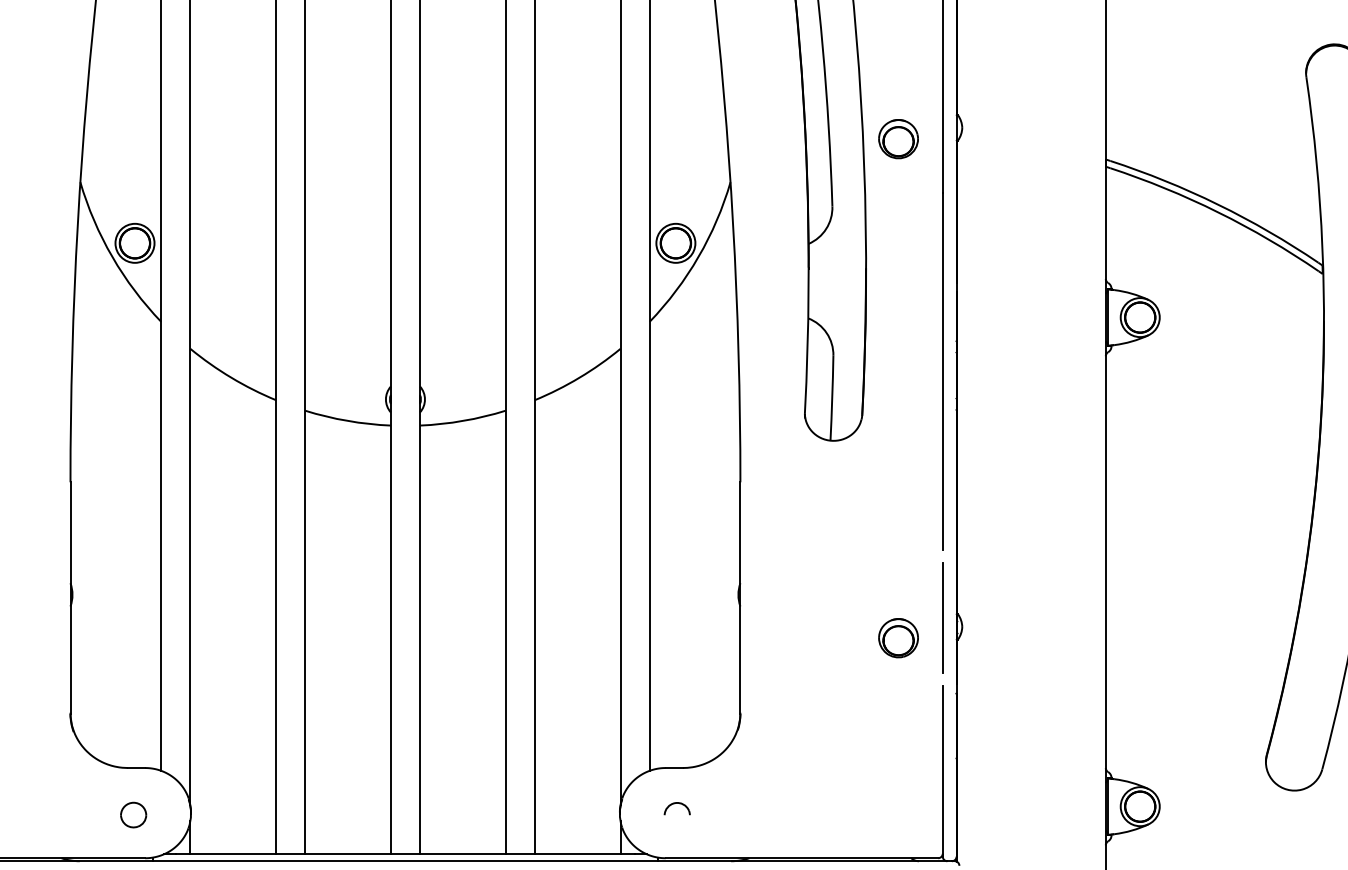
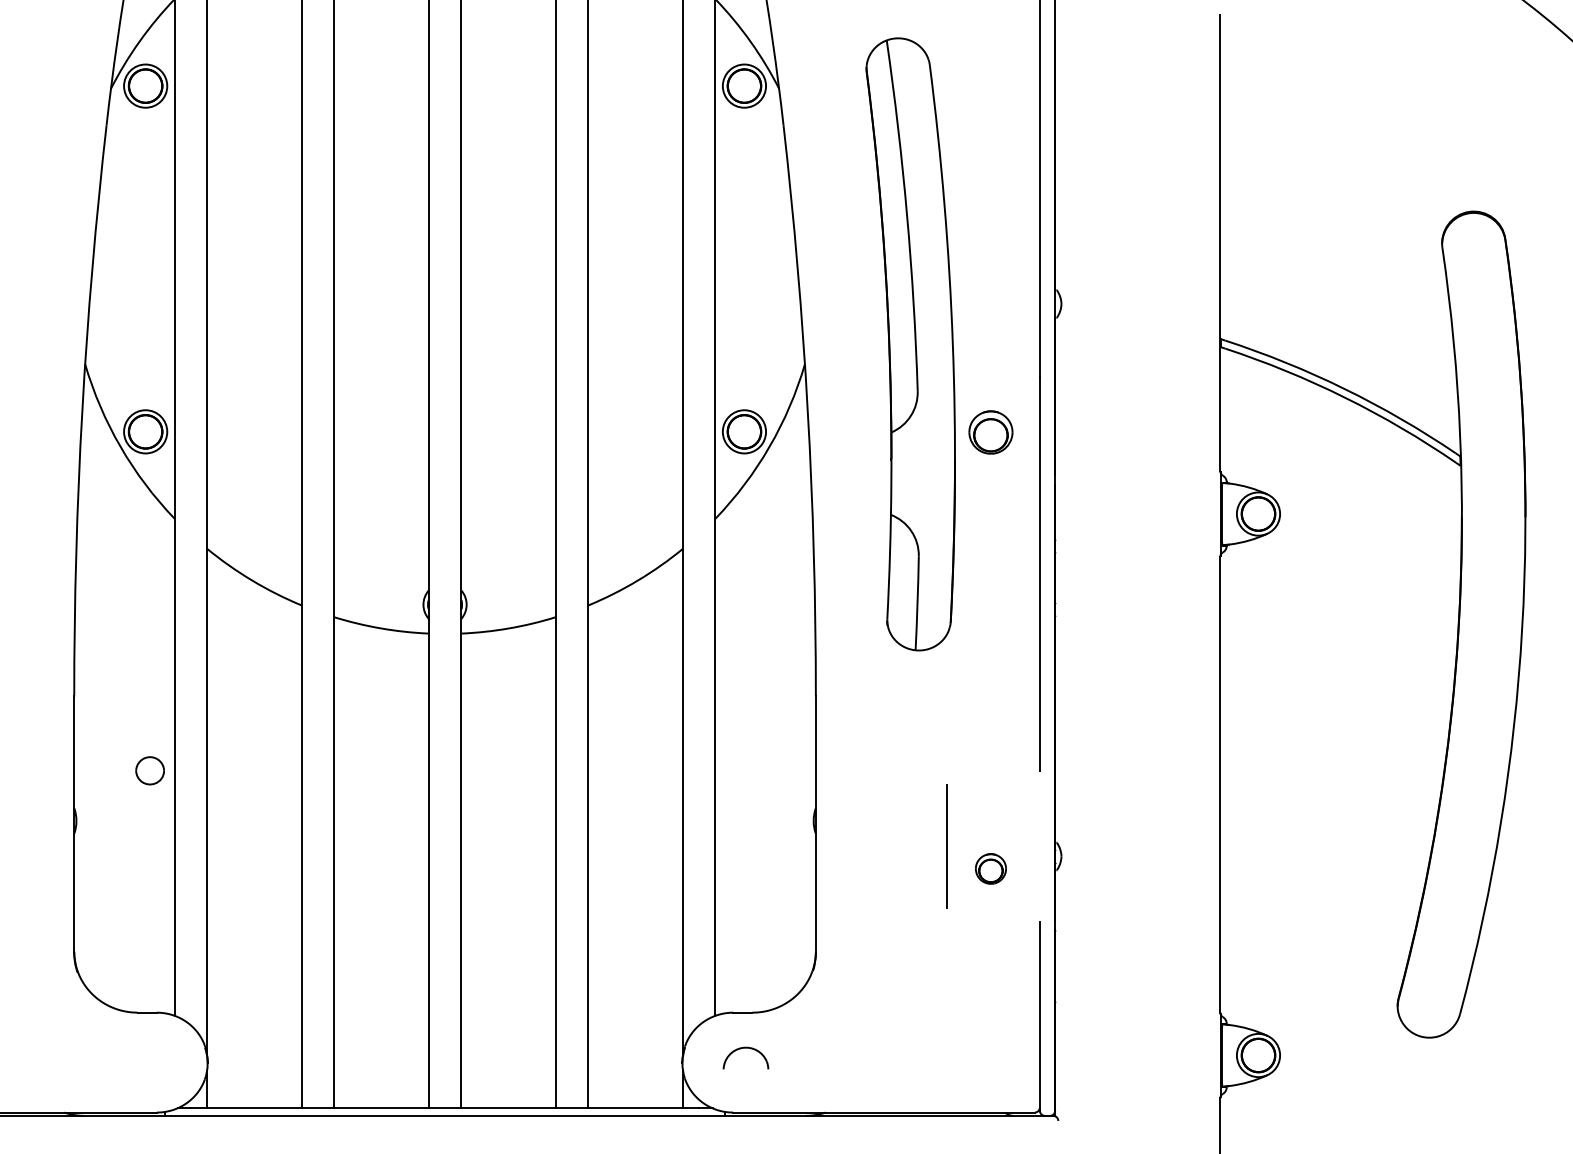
part: (898, 139) -> (990, 432), moved
line: (942, 617) -> (946, 846), moved
part: (898, 637) -> (990, 868), size x0.7
part: (676, 808) -> (745, 1057), size x1.6
part: (133, 814) -> (149, 770), moved

